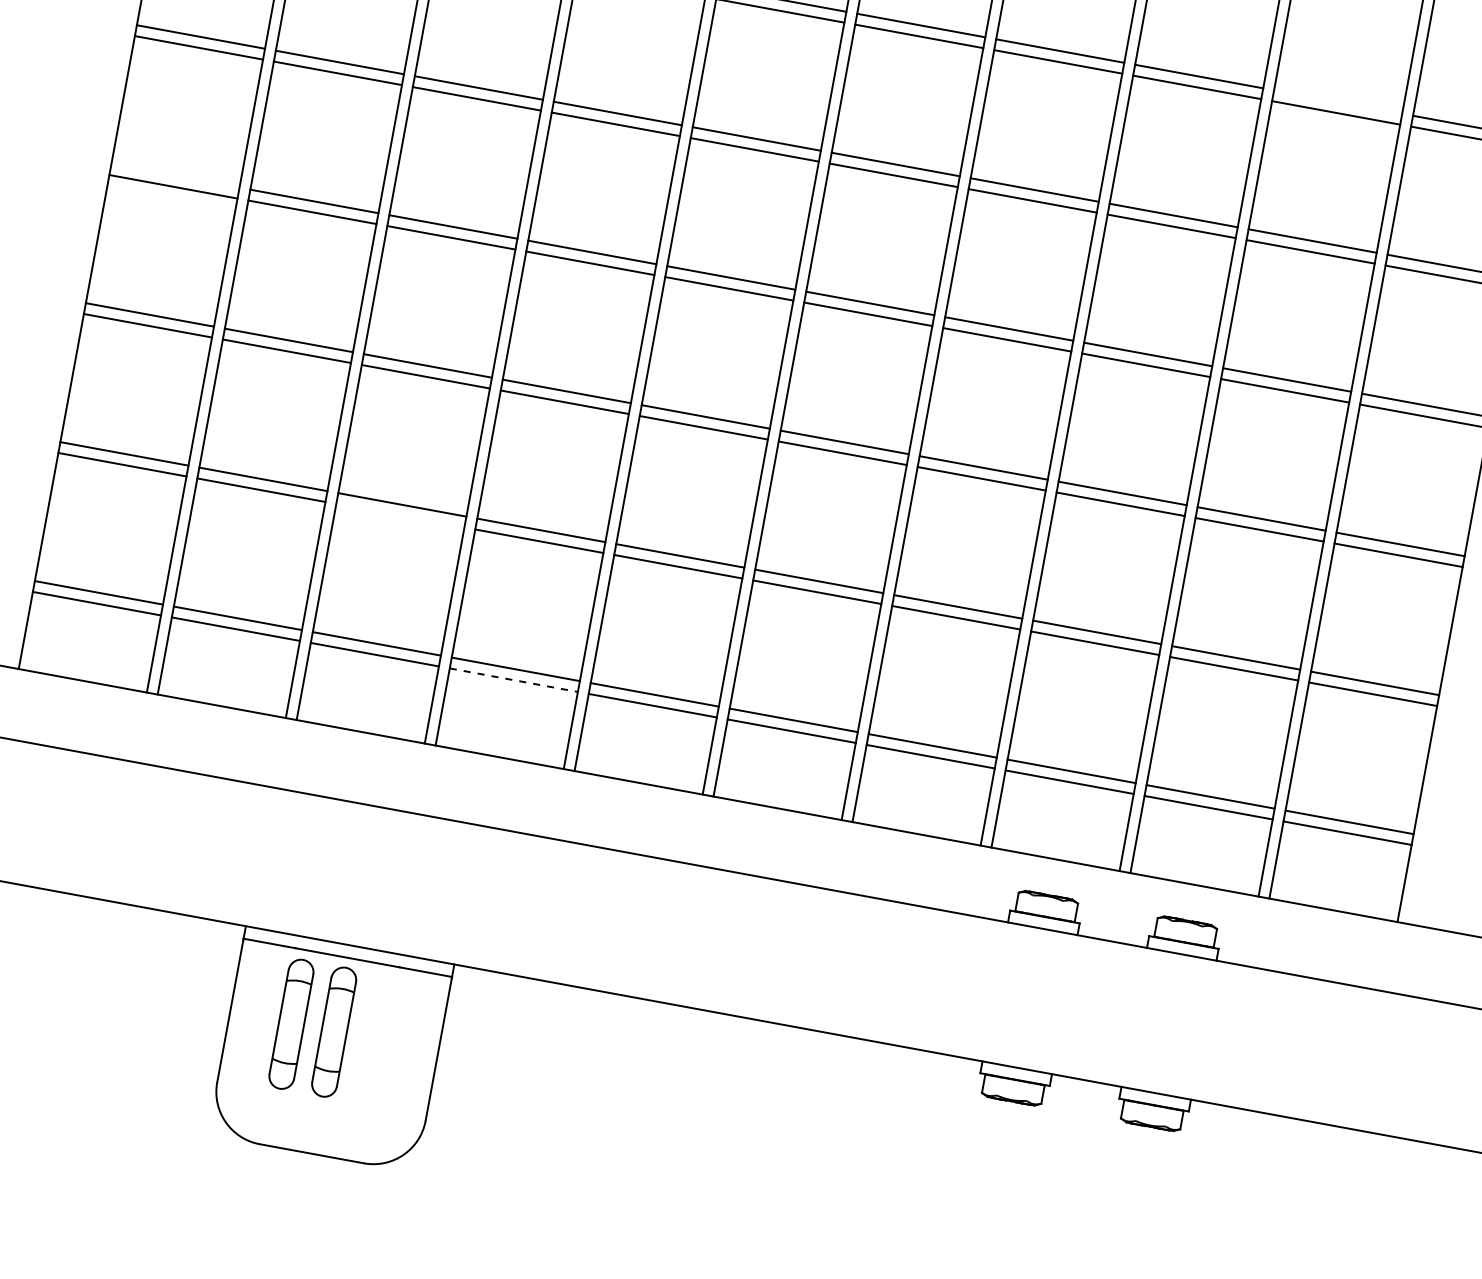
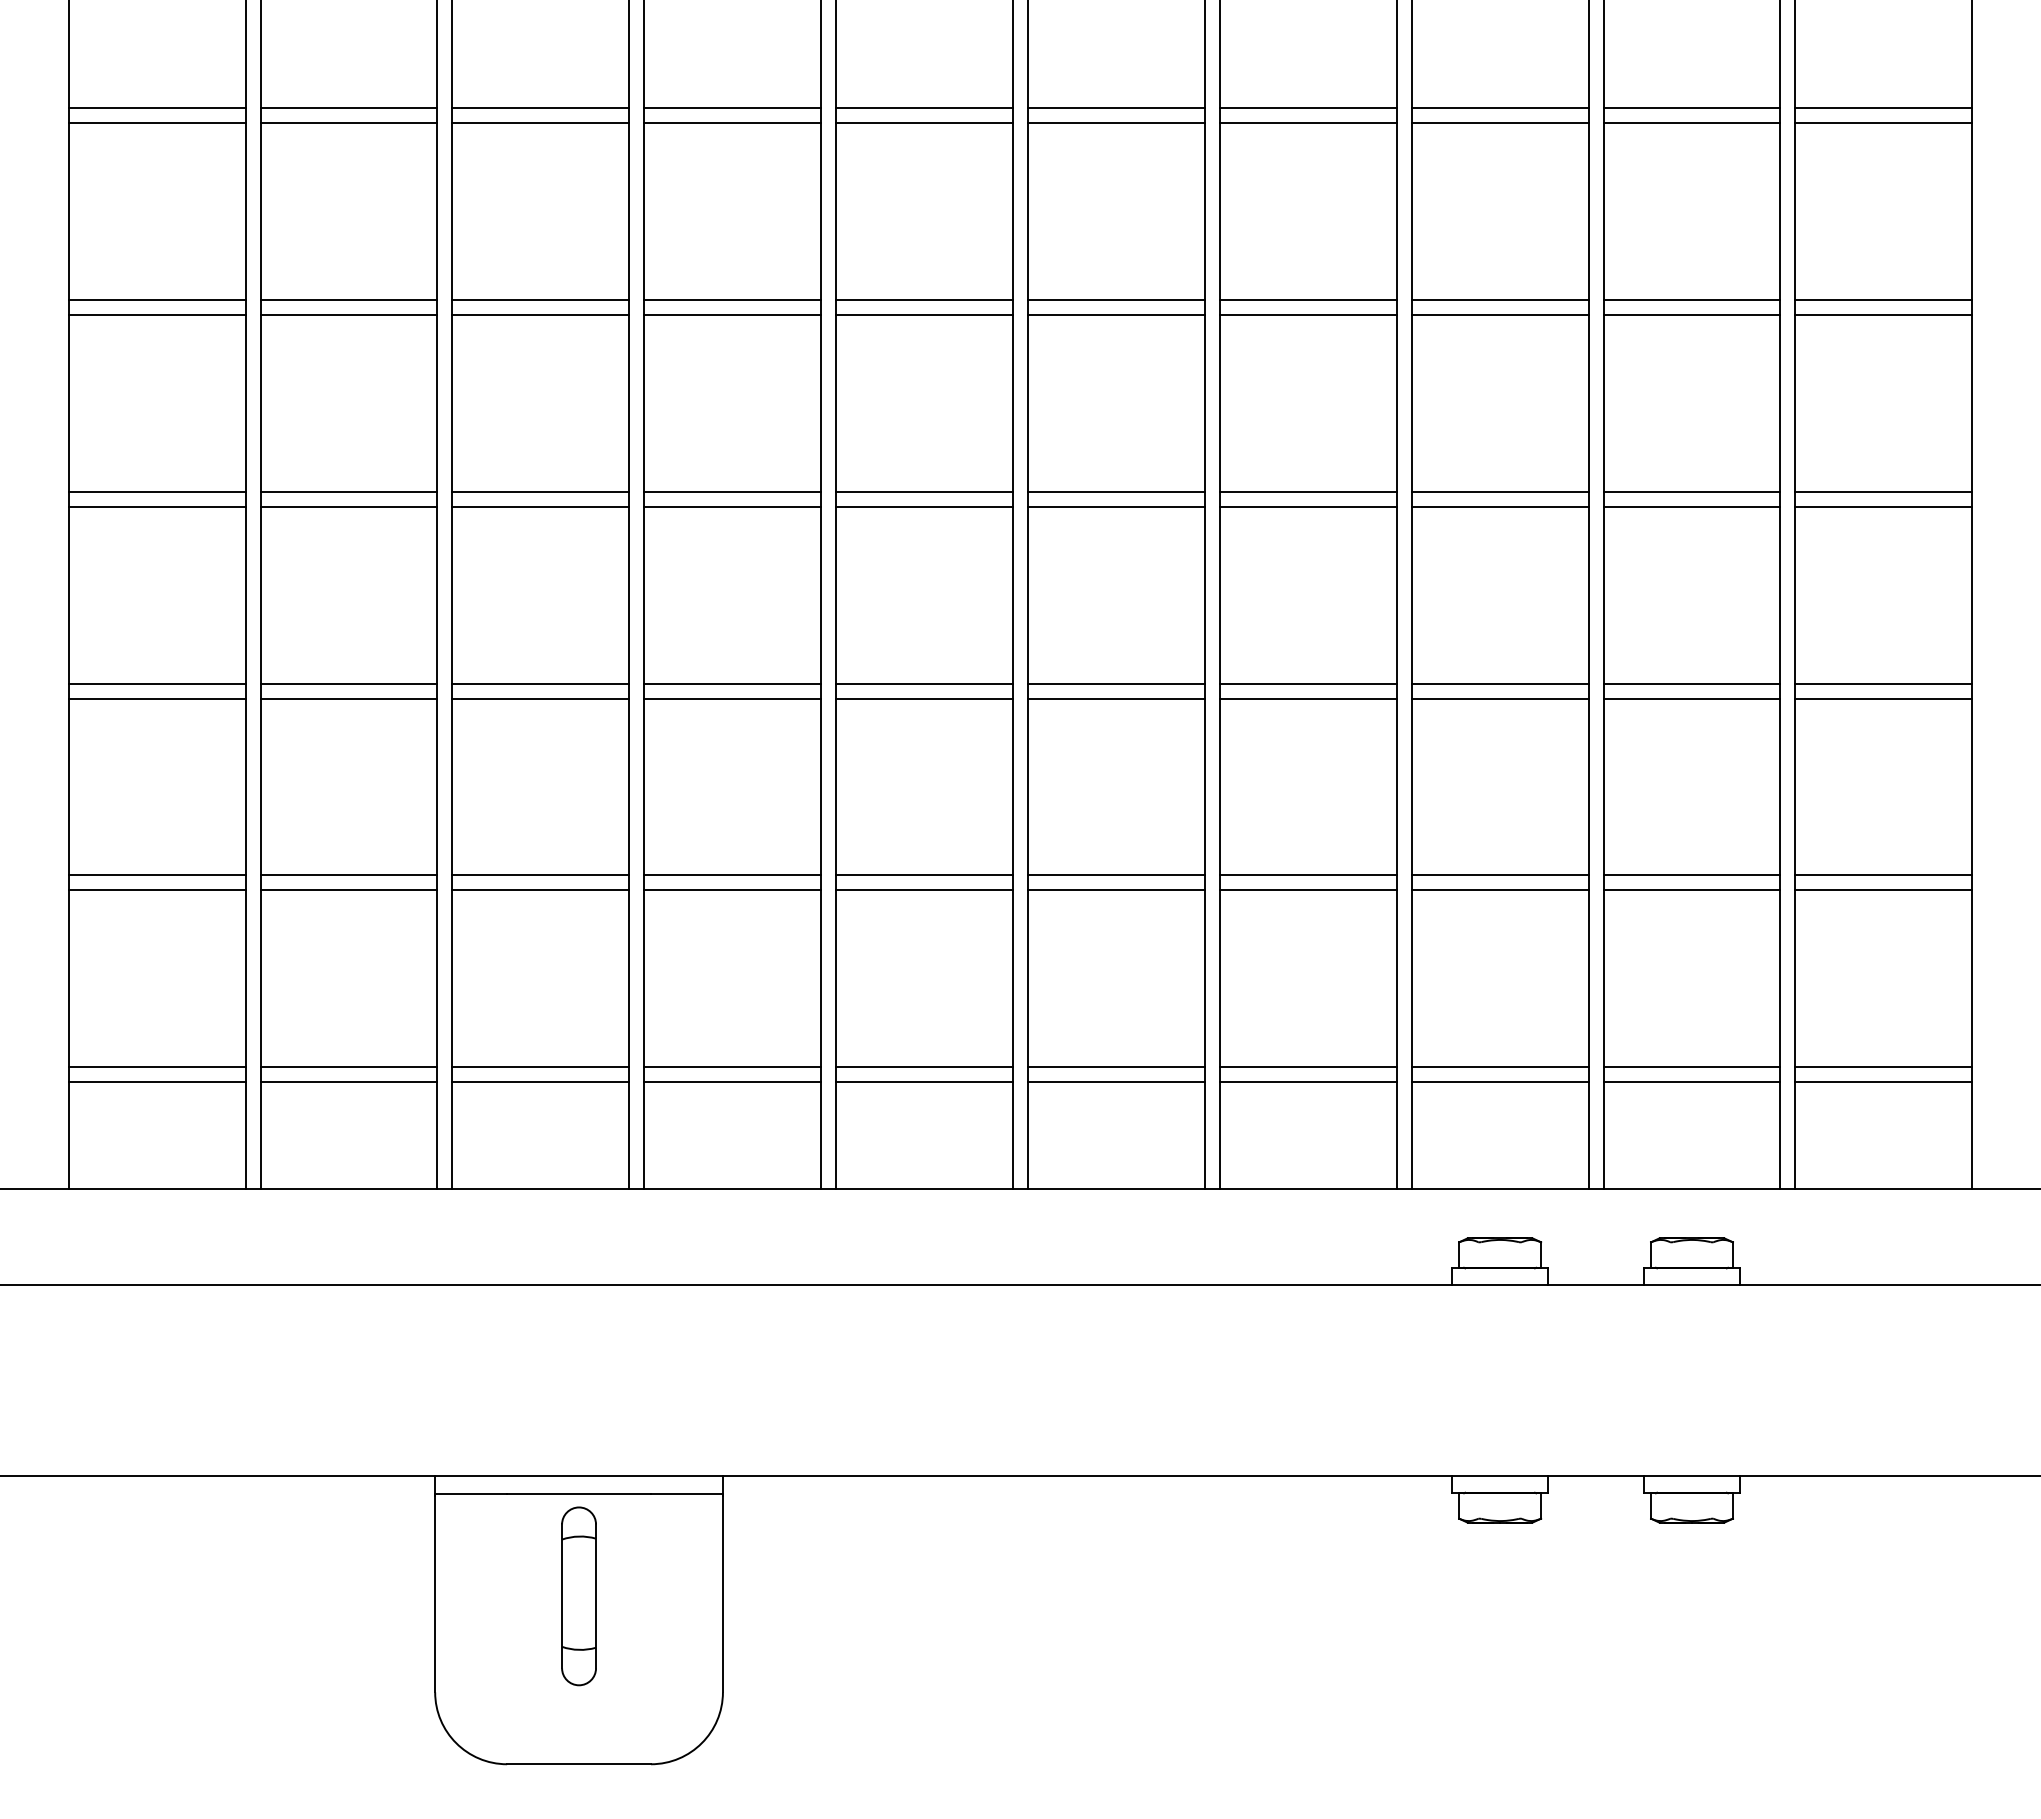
line: (1337, 101) -> (1691, 107), added
line: (175, 175) -> (156, 491), added
line: (400, 515) -> (540, 890), added
line: (514, 680) -> (733, 1082), dashed -> solid
part: (291, 1024) -> (519, 1596), removed

